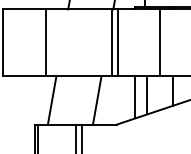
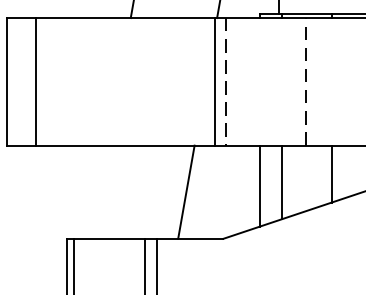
line: (45, 42) -> (35, 81), moved
line: (159, 42) -> (305, 81), solid -> dashed
line: (117, 43) -> (225, 83), solid -> dashed
line: (51, 100) -> (98, 192), removed

